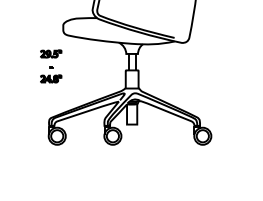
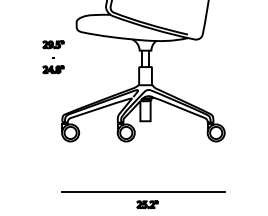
part: (51, 66) -> (53, 57), moved
line: (130, 195) -> (143, 192), added

